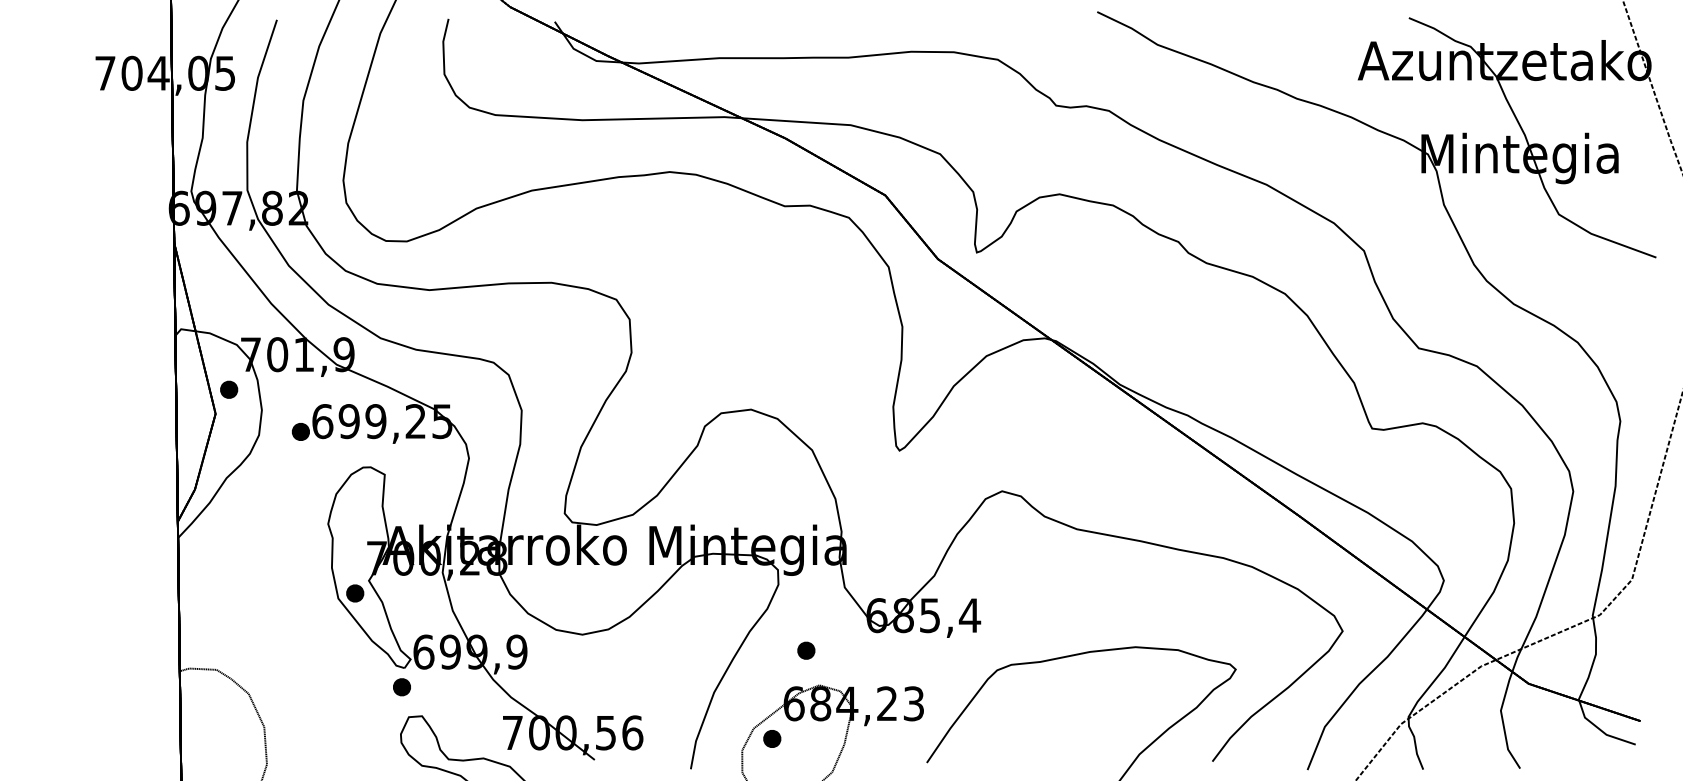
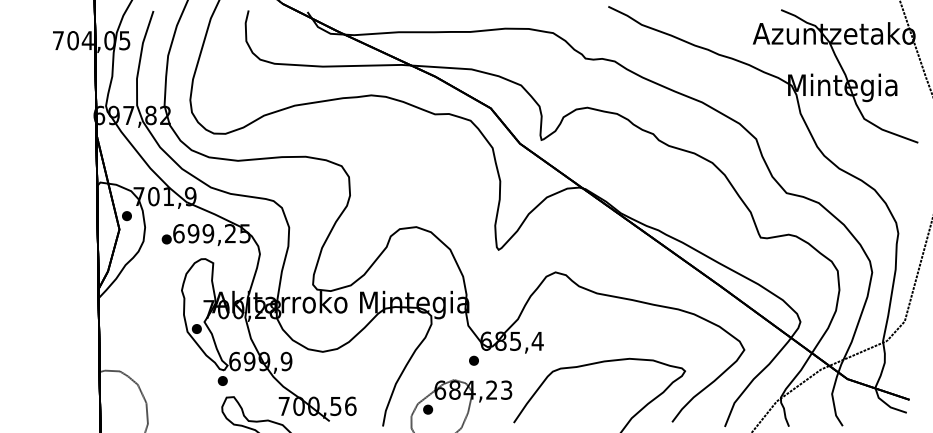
part: (805, 650) -> (473, 360), moved

